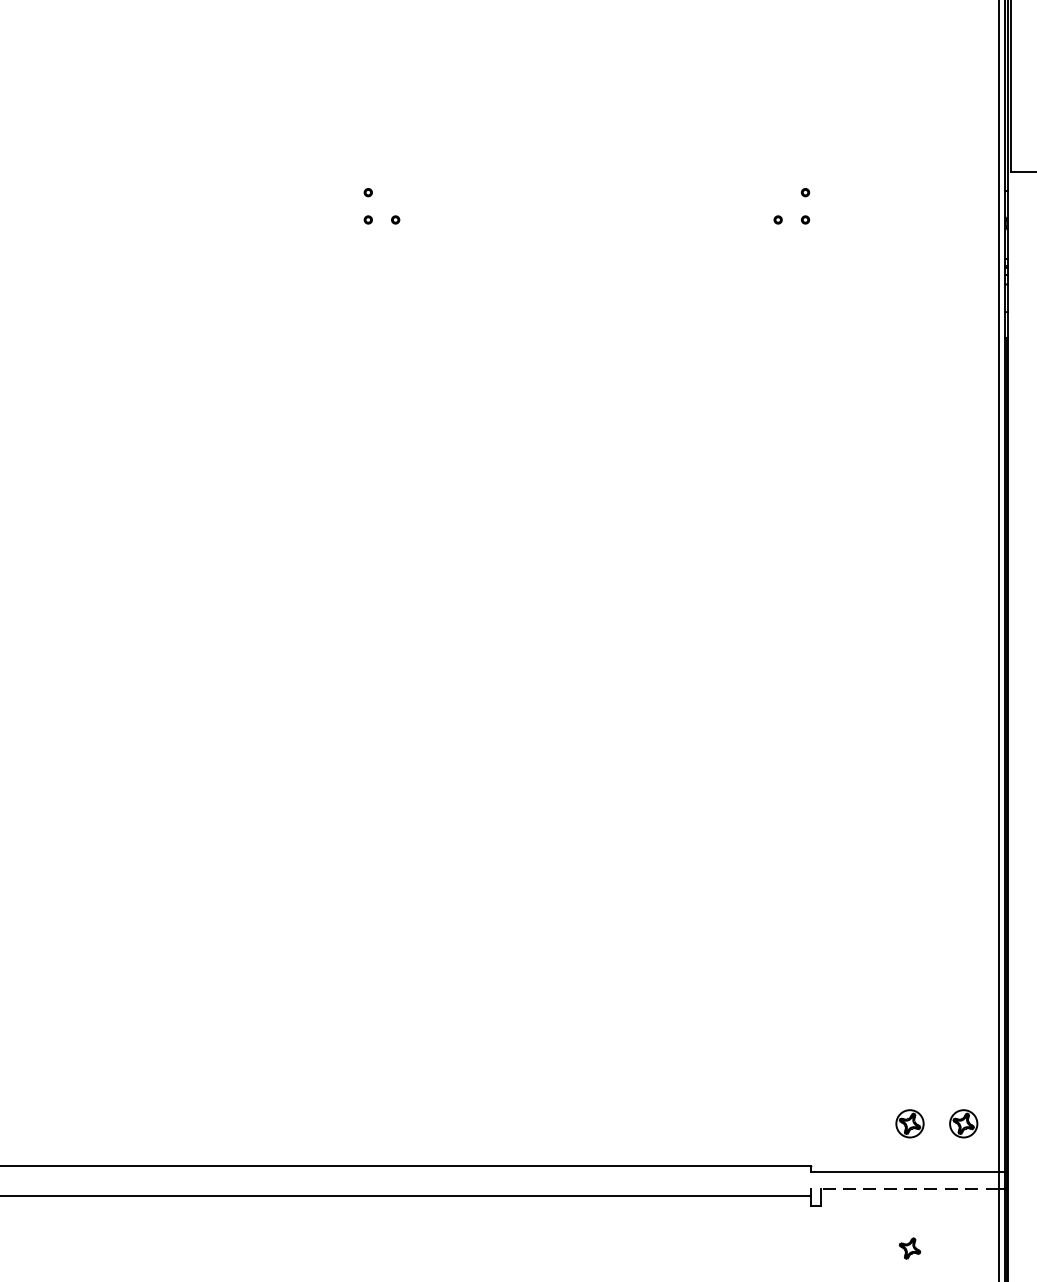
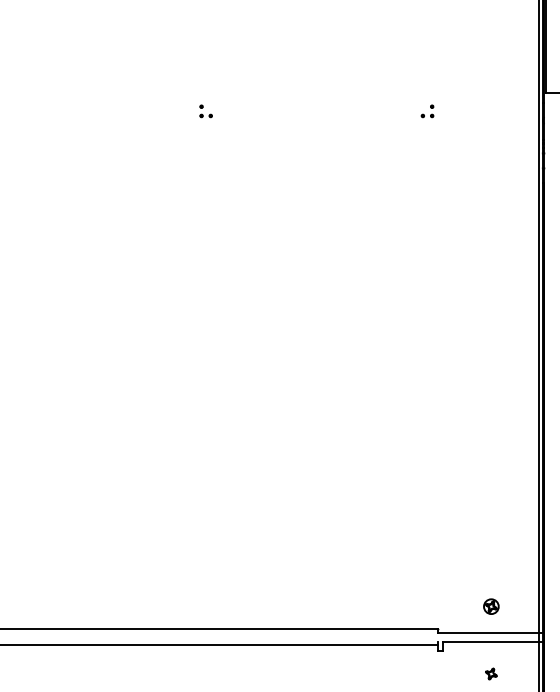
part: (380, 206) -> (205, 111), size x0.62
part: (791, 206) -> (427, 111), size x0.62
part: (963, 1123) -> (520, 606), removed
line: (910, 1188) -> (491, 641), dashed -> solid

